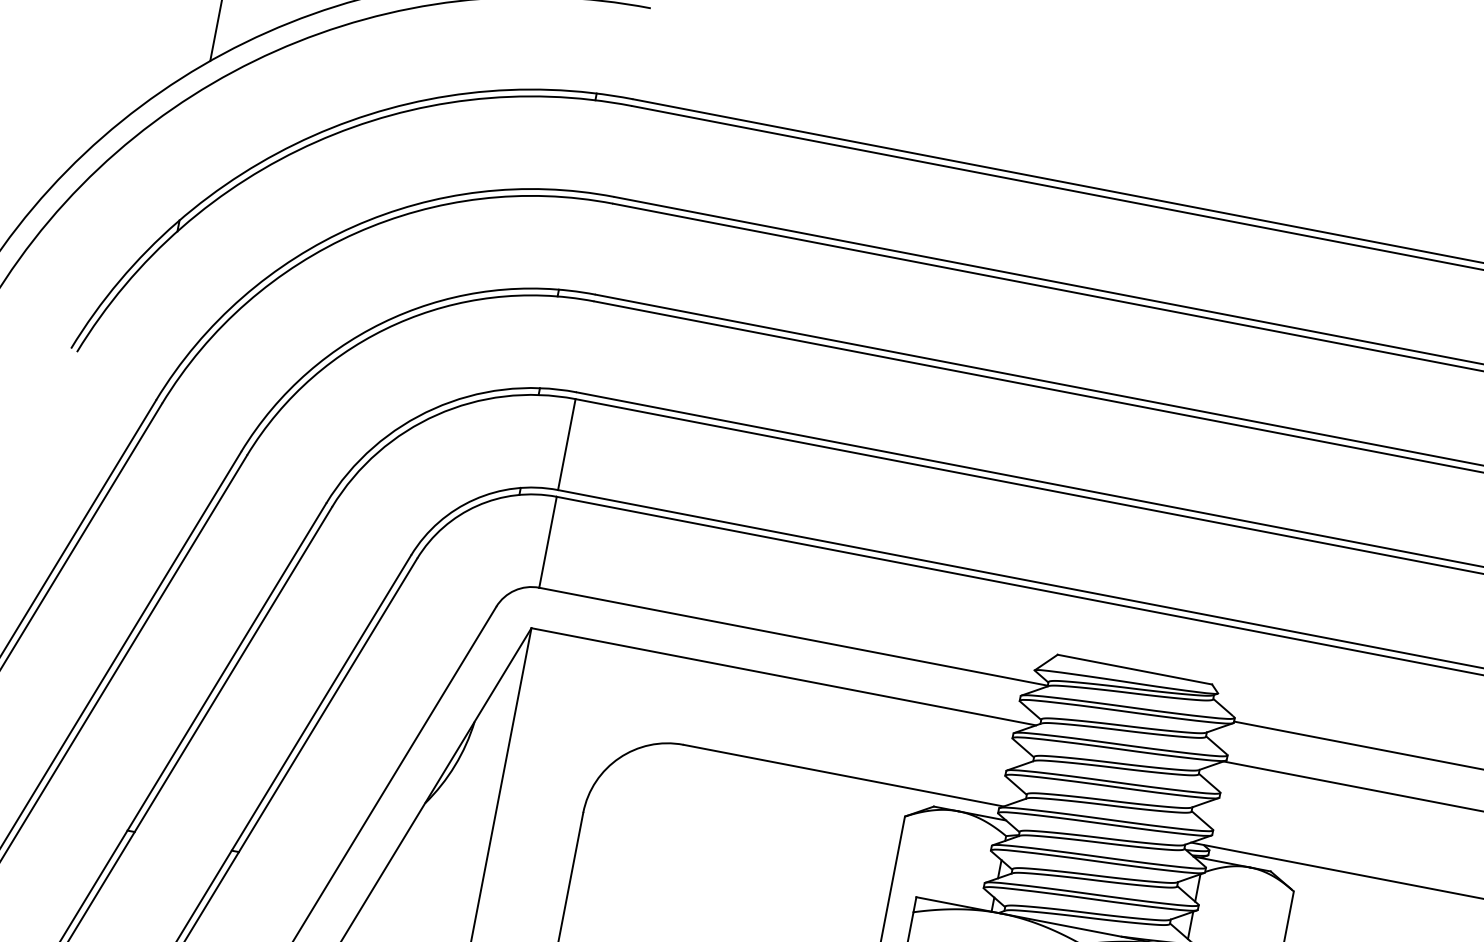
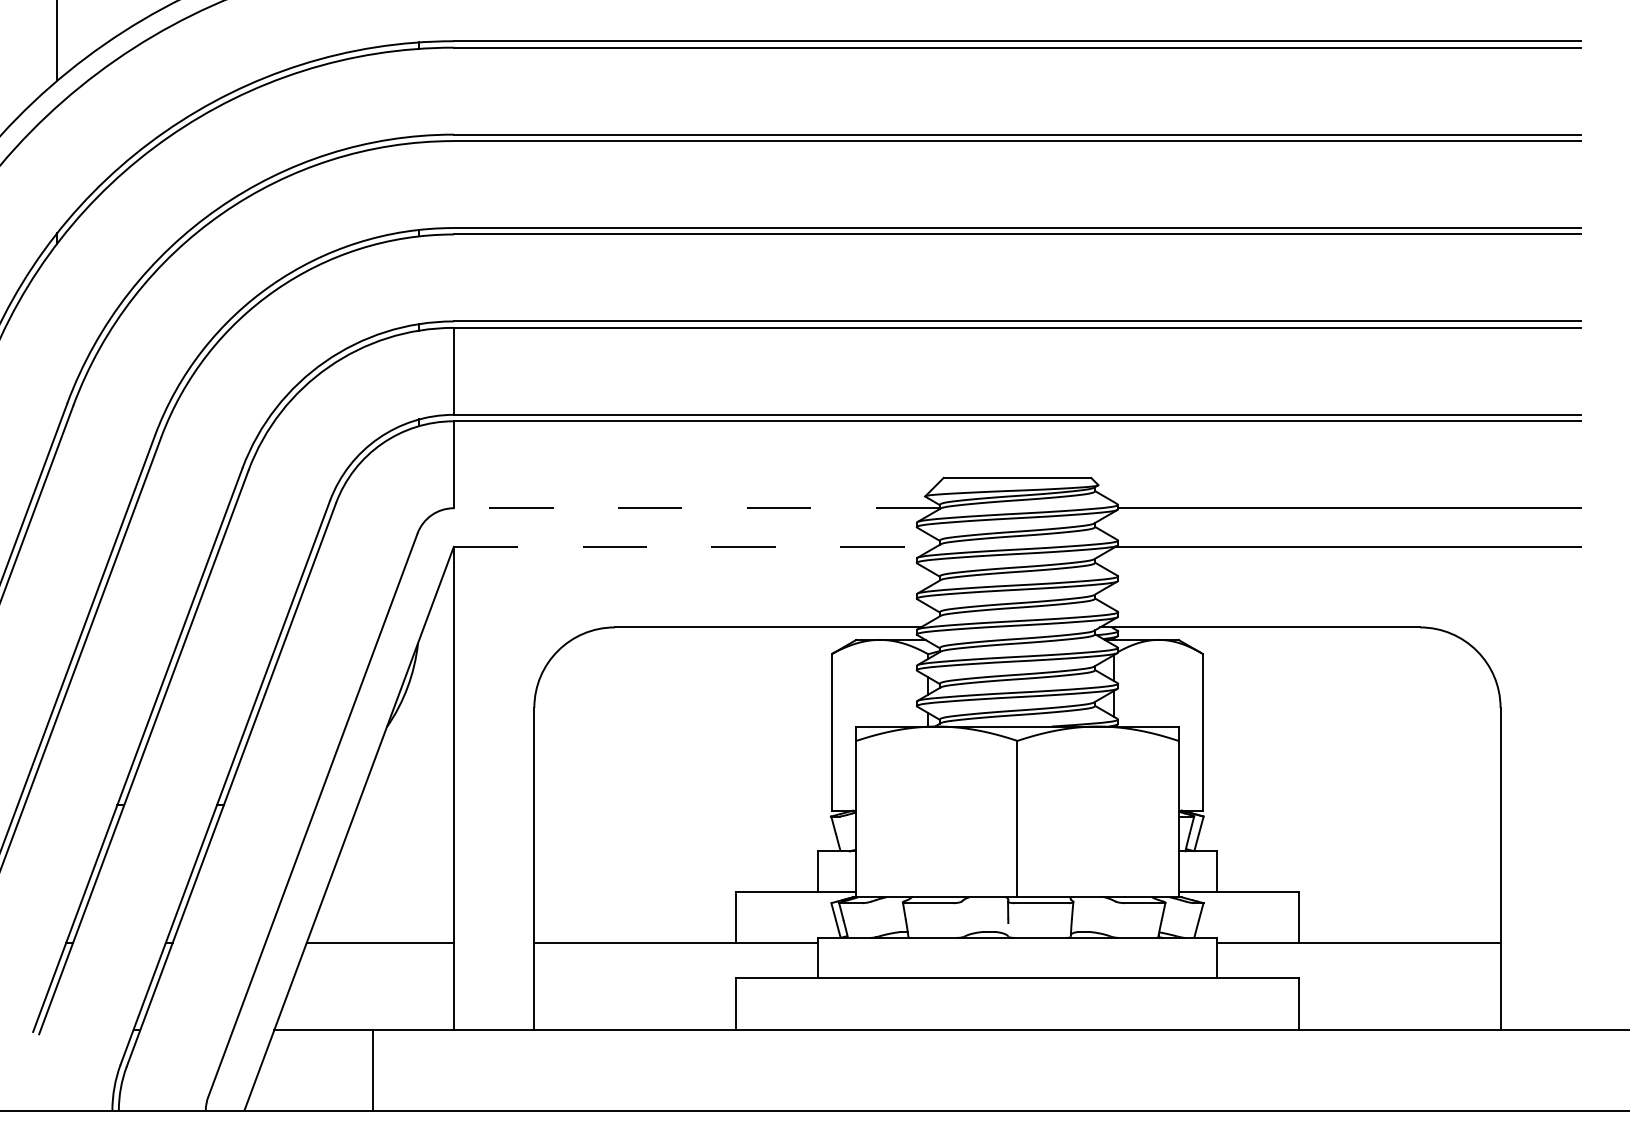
line: (793, 636) -> (696, 508), solid -> dashed
line: (784, 676) -> (695, 546), solid -> dashed

